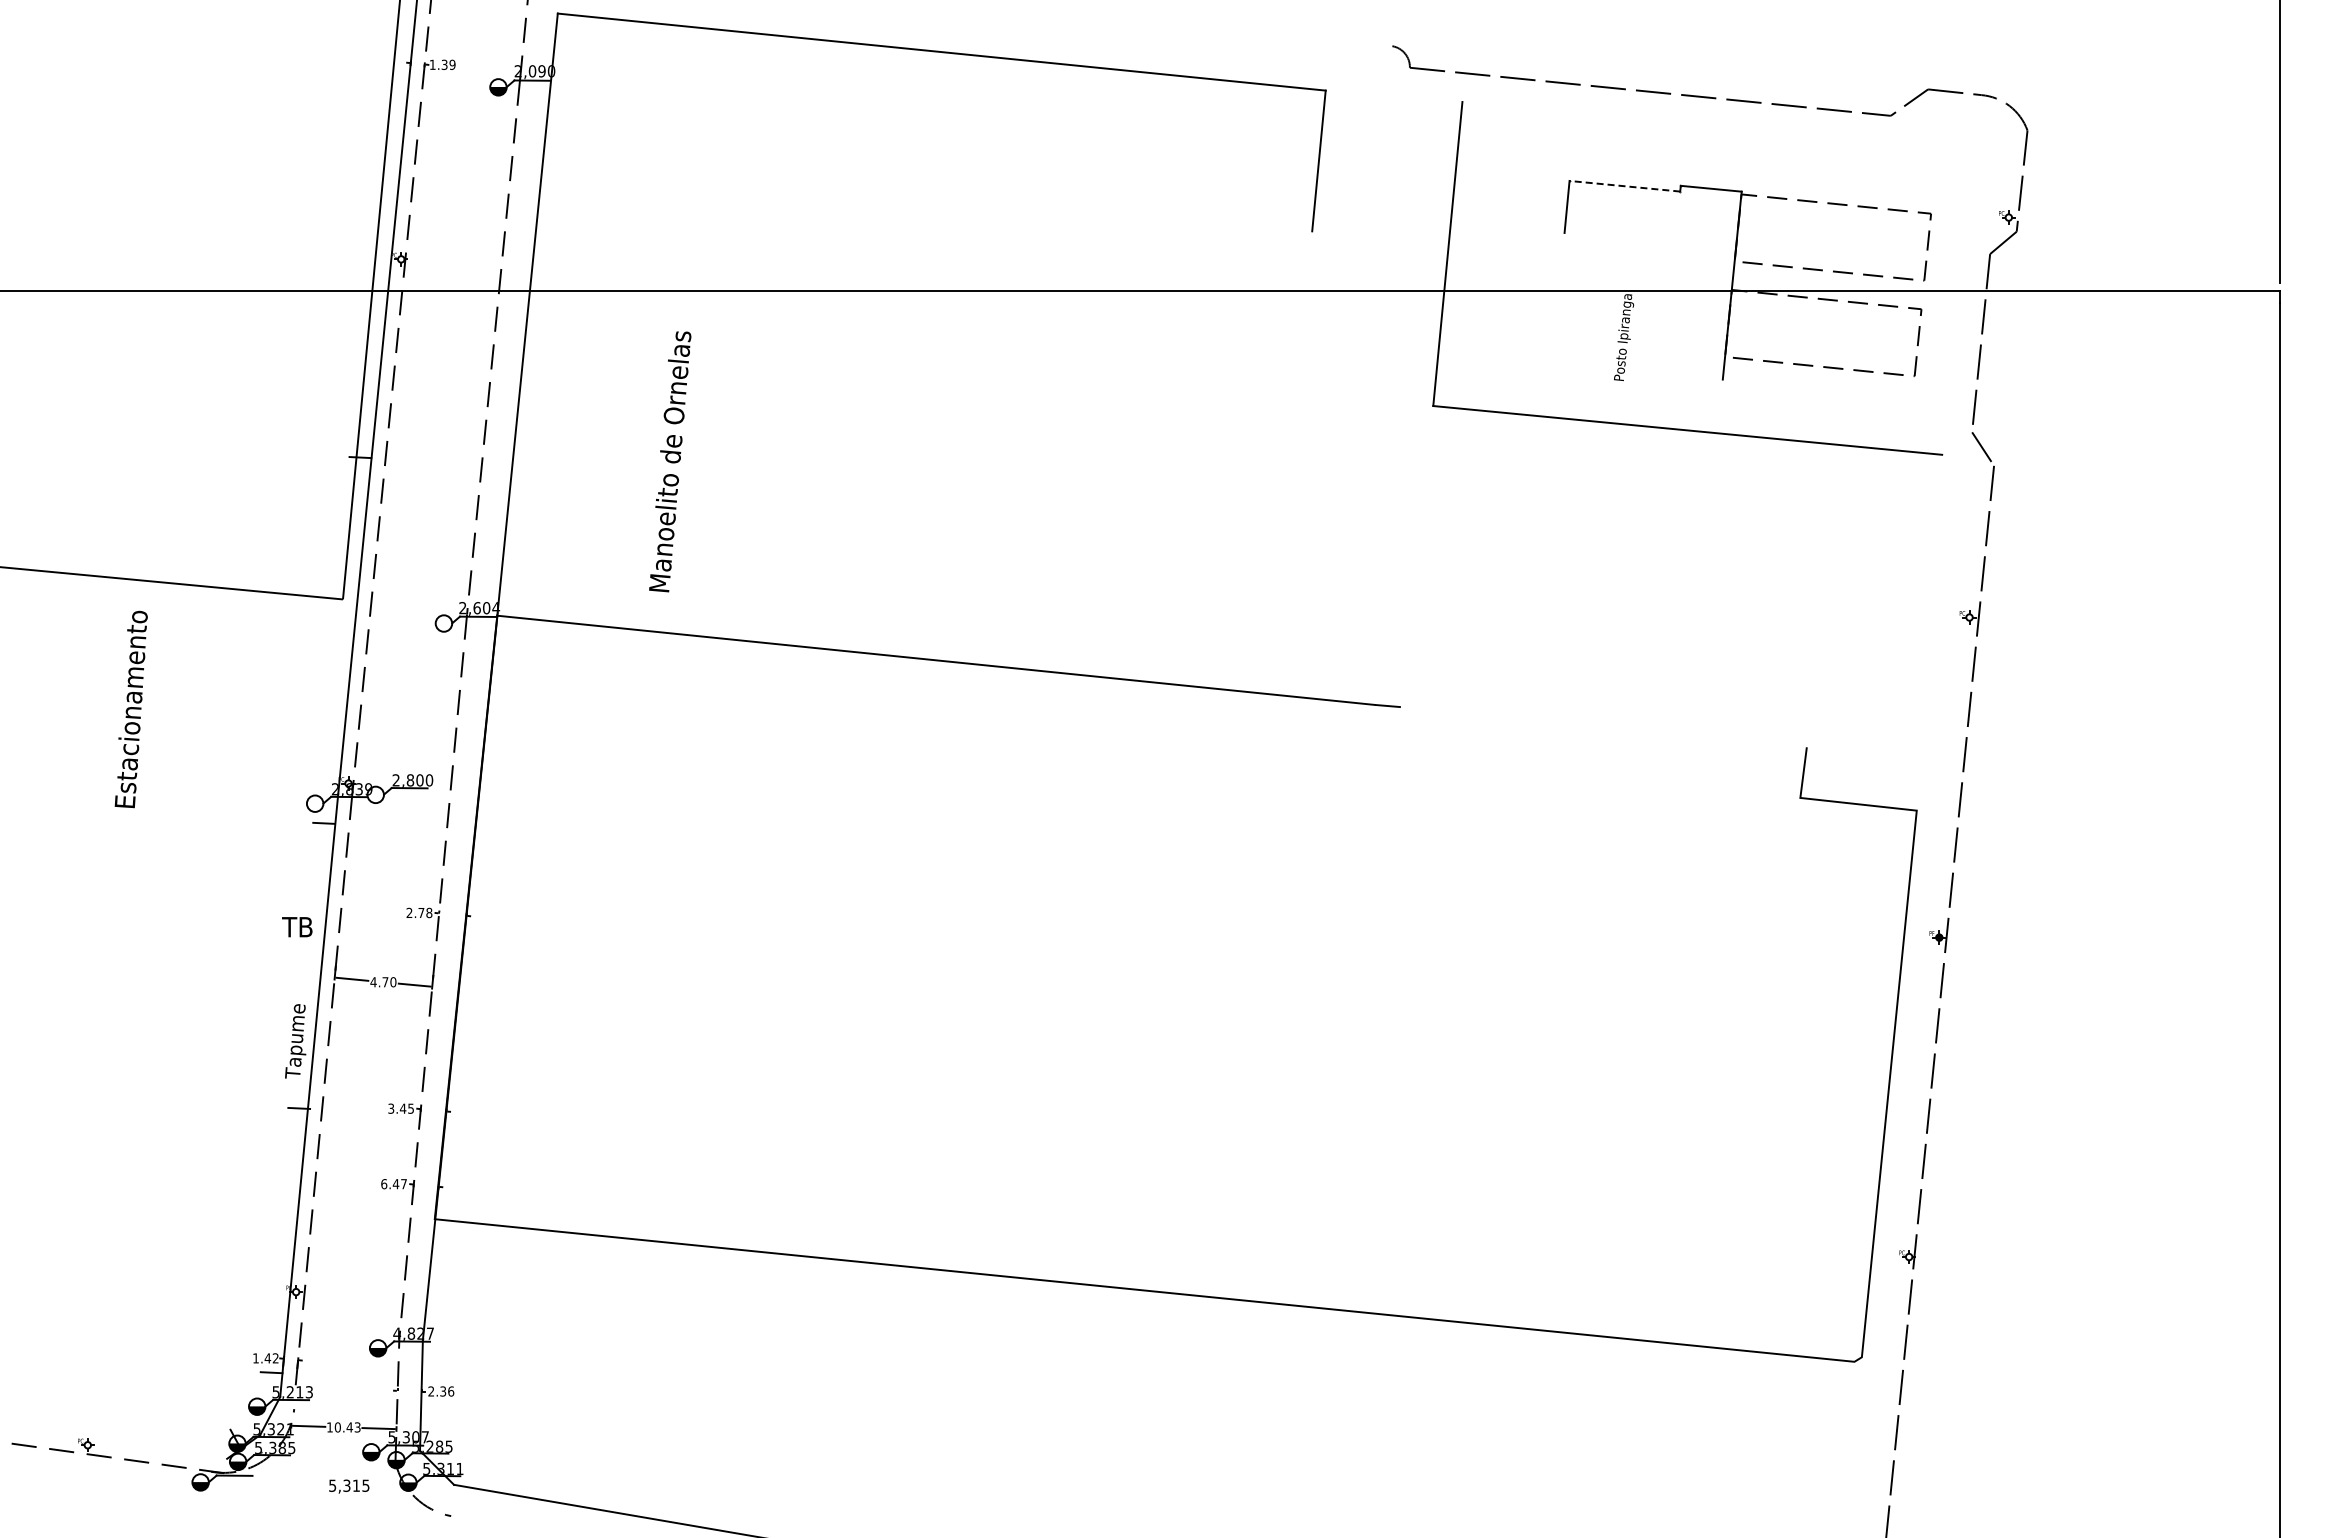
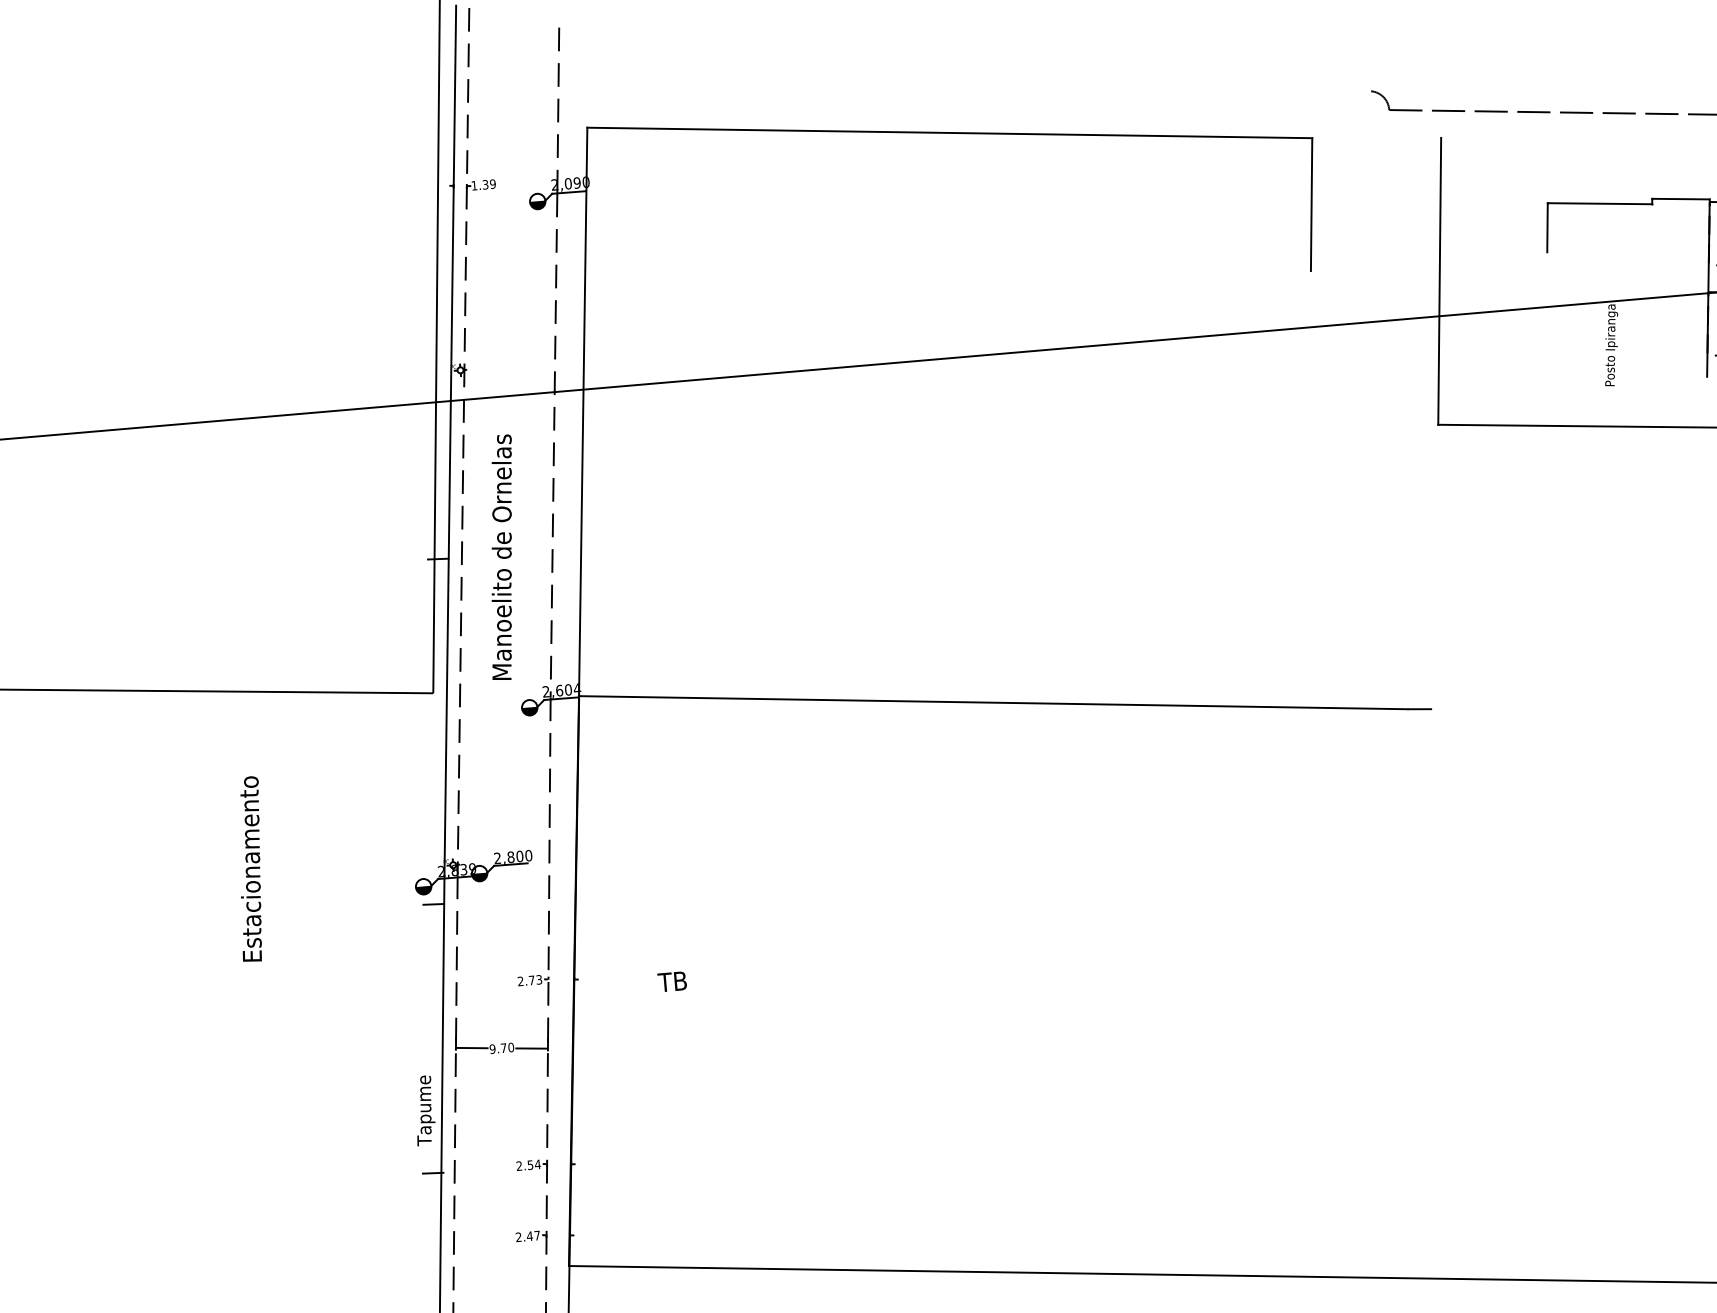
line: (1624, 186) -> (1599, 203), dashed -> solid
text: (670, 461) -> (502, 557), moved
fill: (443, 627) -> (529, 711), added
text: (130, 709) -> (249, 869), moved
fill: (375, 798) -> (479, 877), added
fill: (314, 807) -> (423, 890), added
text: (429, 913) -> (539, 980), 2.78 -> 2.73
text: (297, 927) -> (672, 982), moved
text: (373, 982) -> (492, 1049), 4.70 -> 9.70
text: (401, 1108) -> (528, 1165), 3.45 -> 2.54
text: (384, 1184) -> (519, 1237), 6.47 -> 2.47

